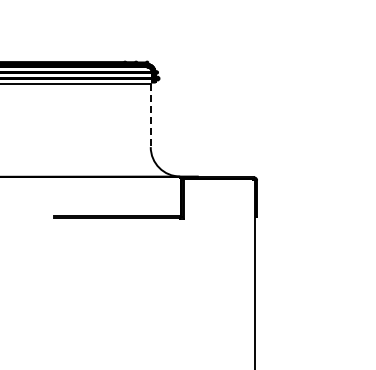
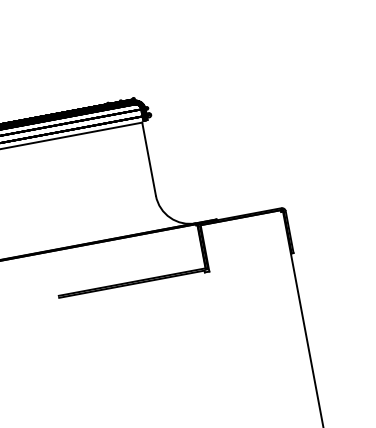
line: (150, 115) -> (148, 159), dashed -> solid

